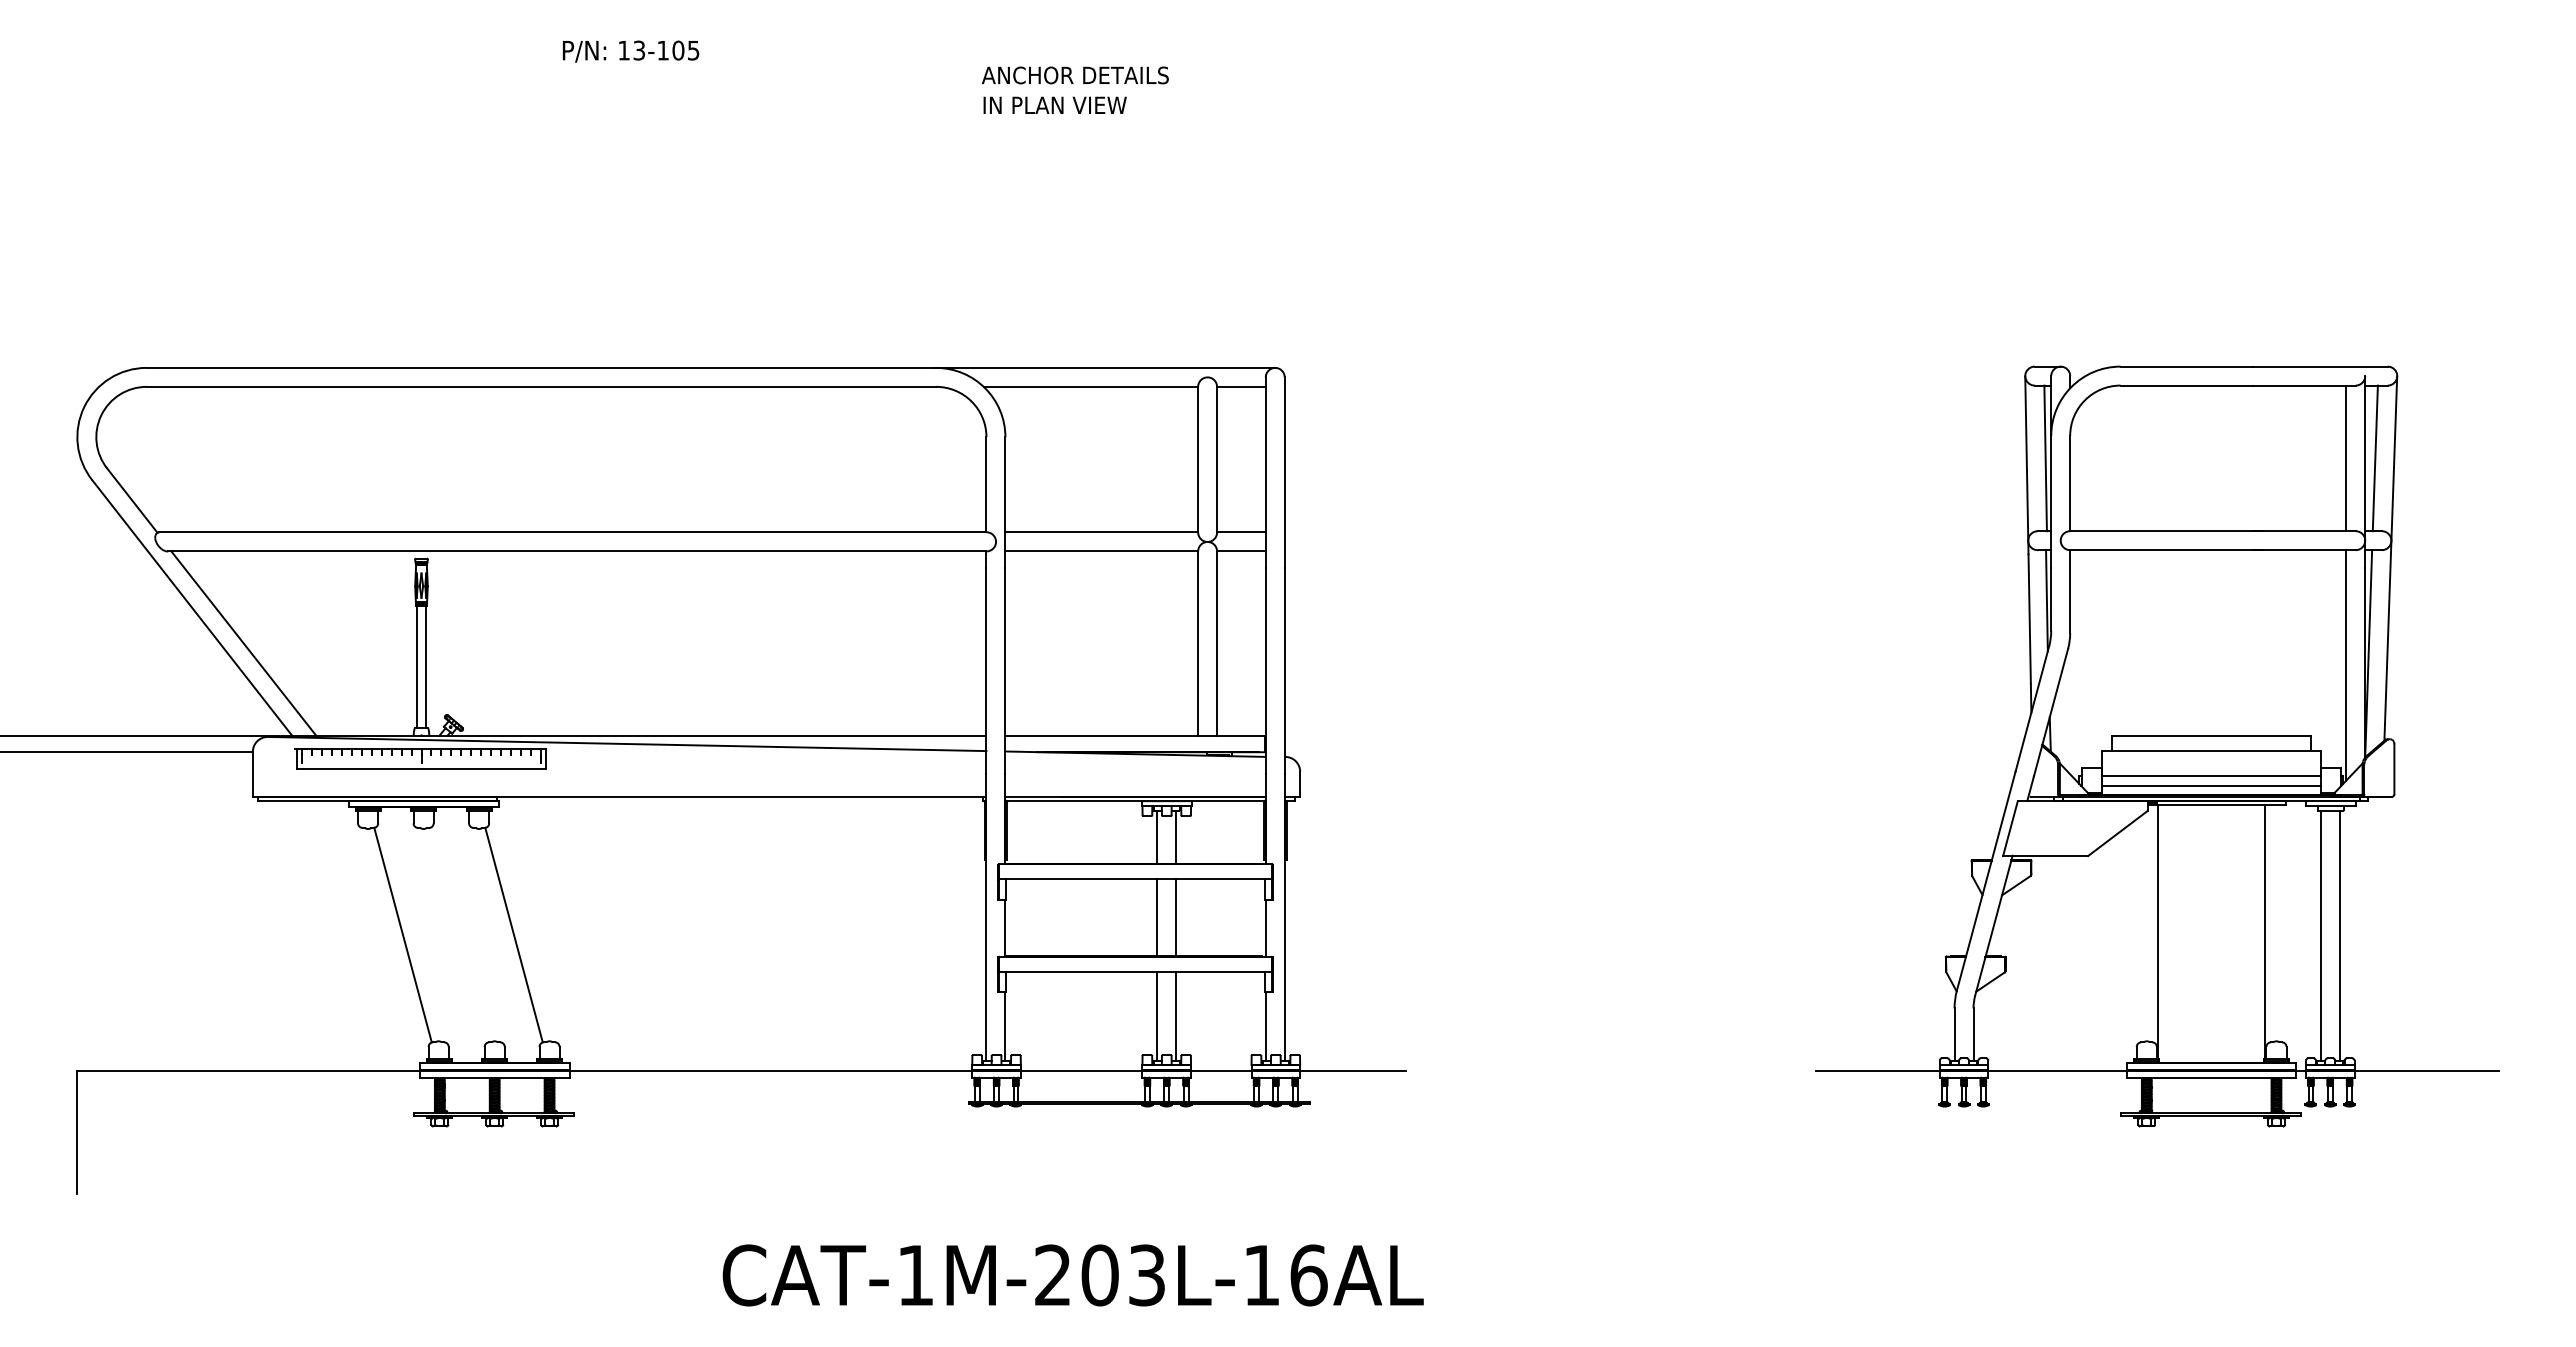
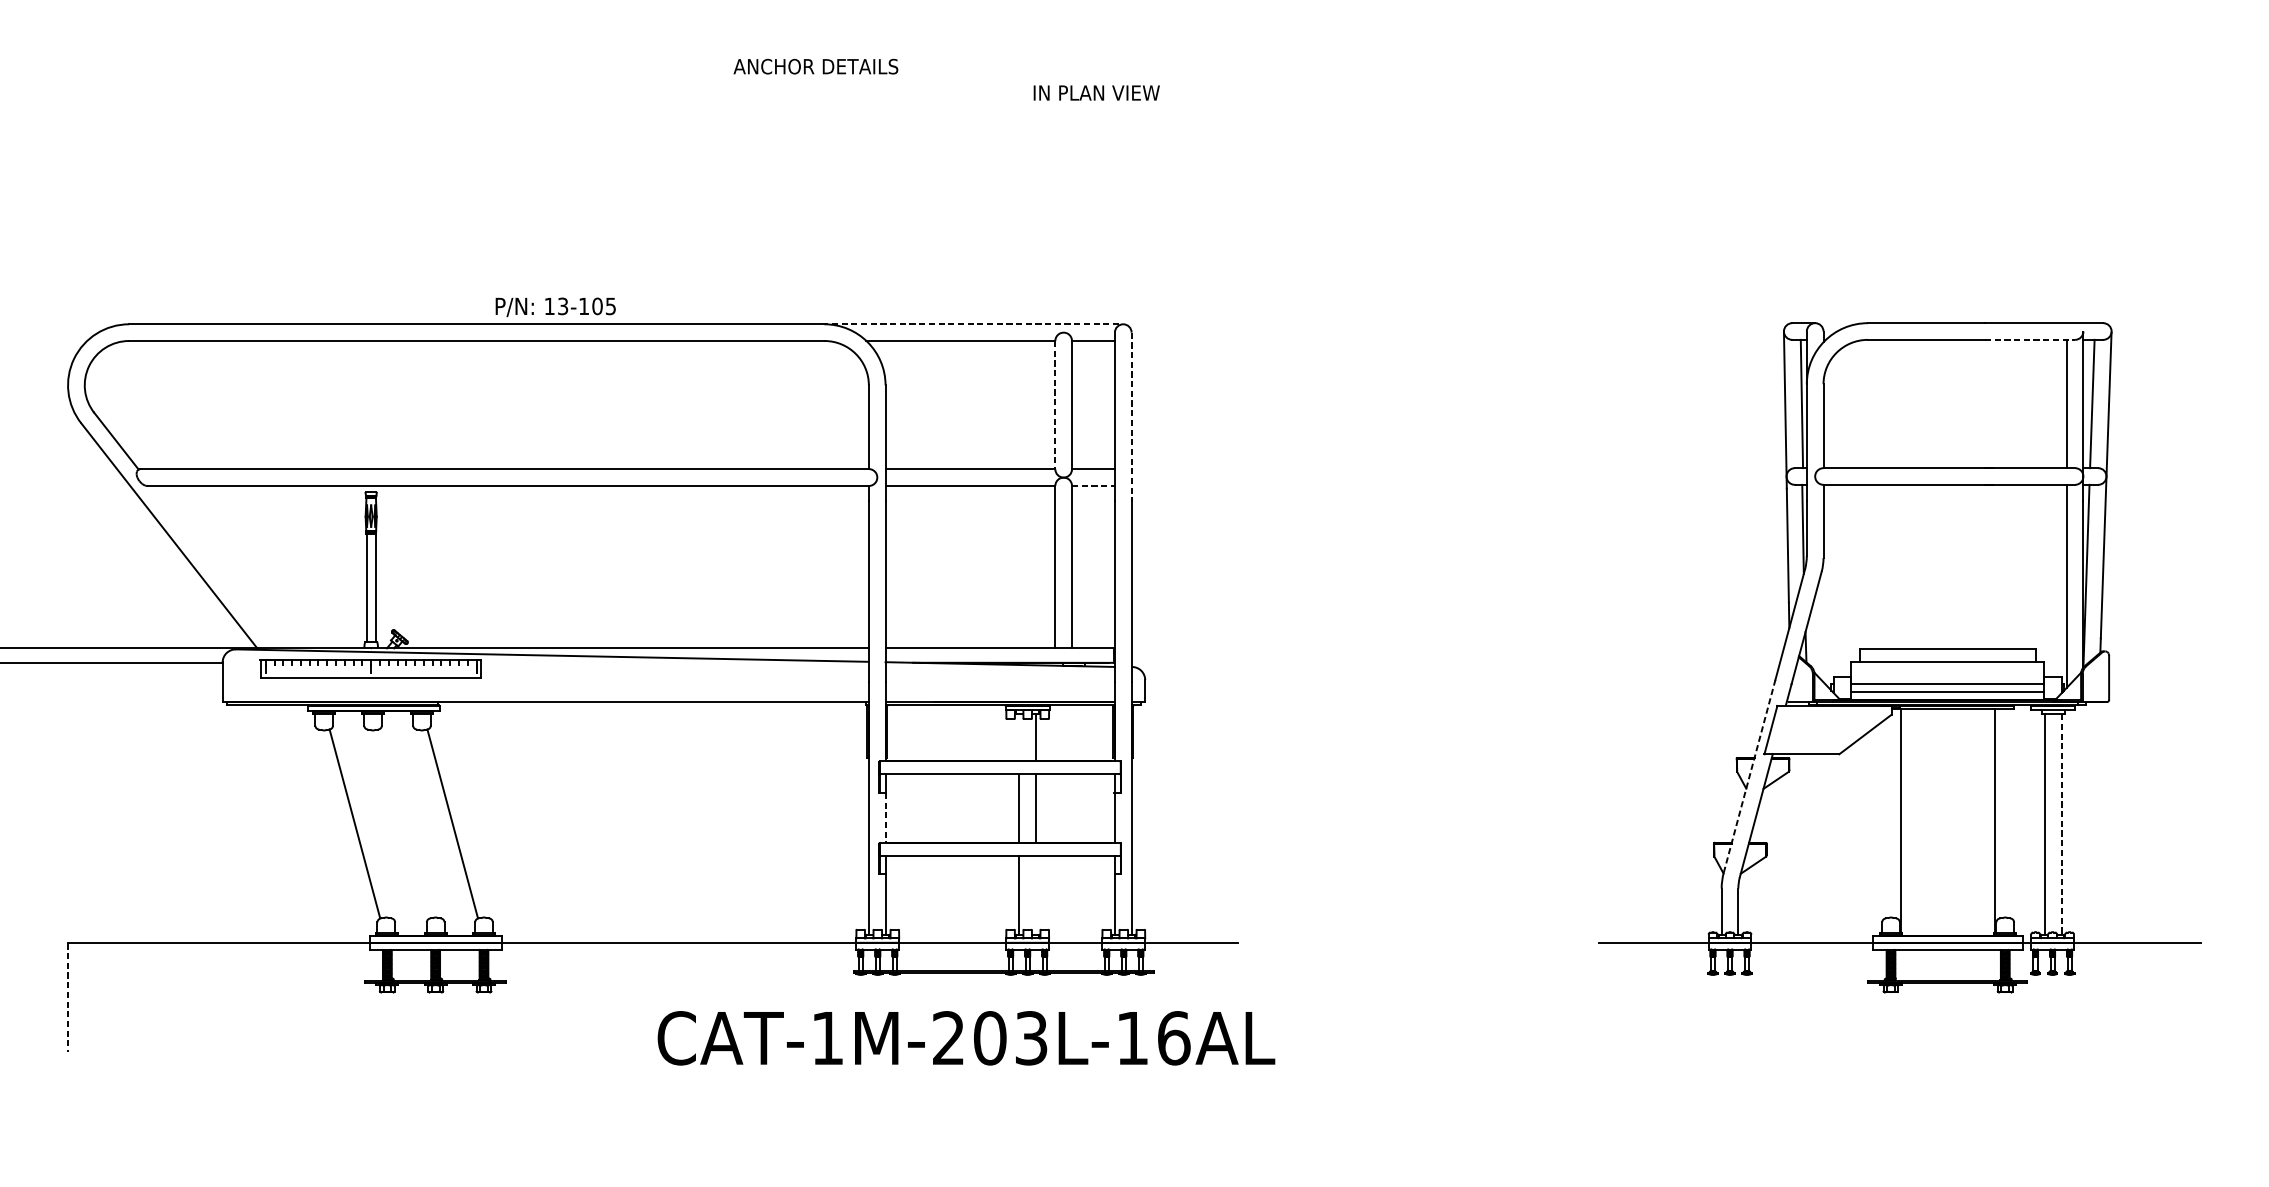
text: (631, 51) -> (556, 307), moved
text: (1075, 75) -> (816, 66), moved
text: (1054, 104) -> (1096, 92), moved
line: (1104, 367) -> (972, 323), solid -> dashed
line: (2305, 385) -> (2030, 339), solid -> dashed
line: (1198, 459) -> (1055, 404), solid -> dashed
line: (1284, 473) -> (1131, 417), solid -> dashed
line: (1241, 551) -> (1093, 486), solid -> dashed
line: (243, 643) -> (214, 567), removed
line: (1157, 837) -> (1019, 737), removed
line: (1986, 880) -> (1749, 775), solid -> dashed
line: (1005, 928) -> (885, 818), solid -> dashed
line: (2340, 936) -> (2061, 825), solid -> dashed
line: (1176, 1015) -> (1036, 894), removed
line: (77, 1132) -> (68, 997), solid -> dashed
text: (1072, 1275) -> (965, 1038), moved

